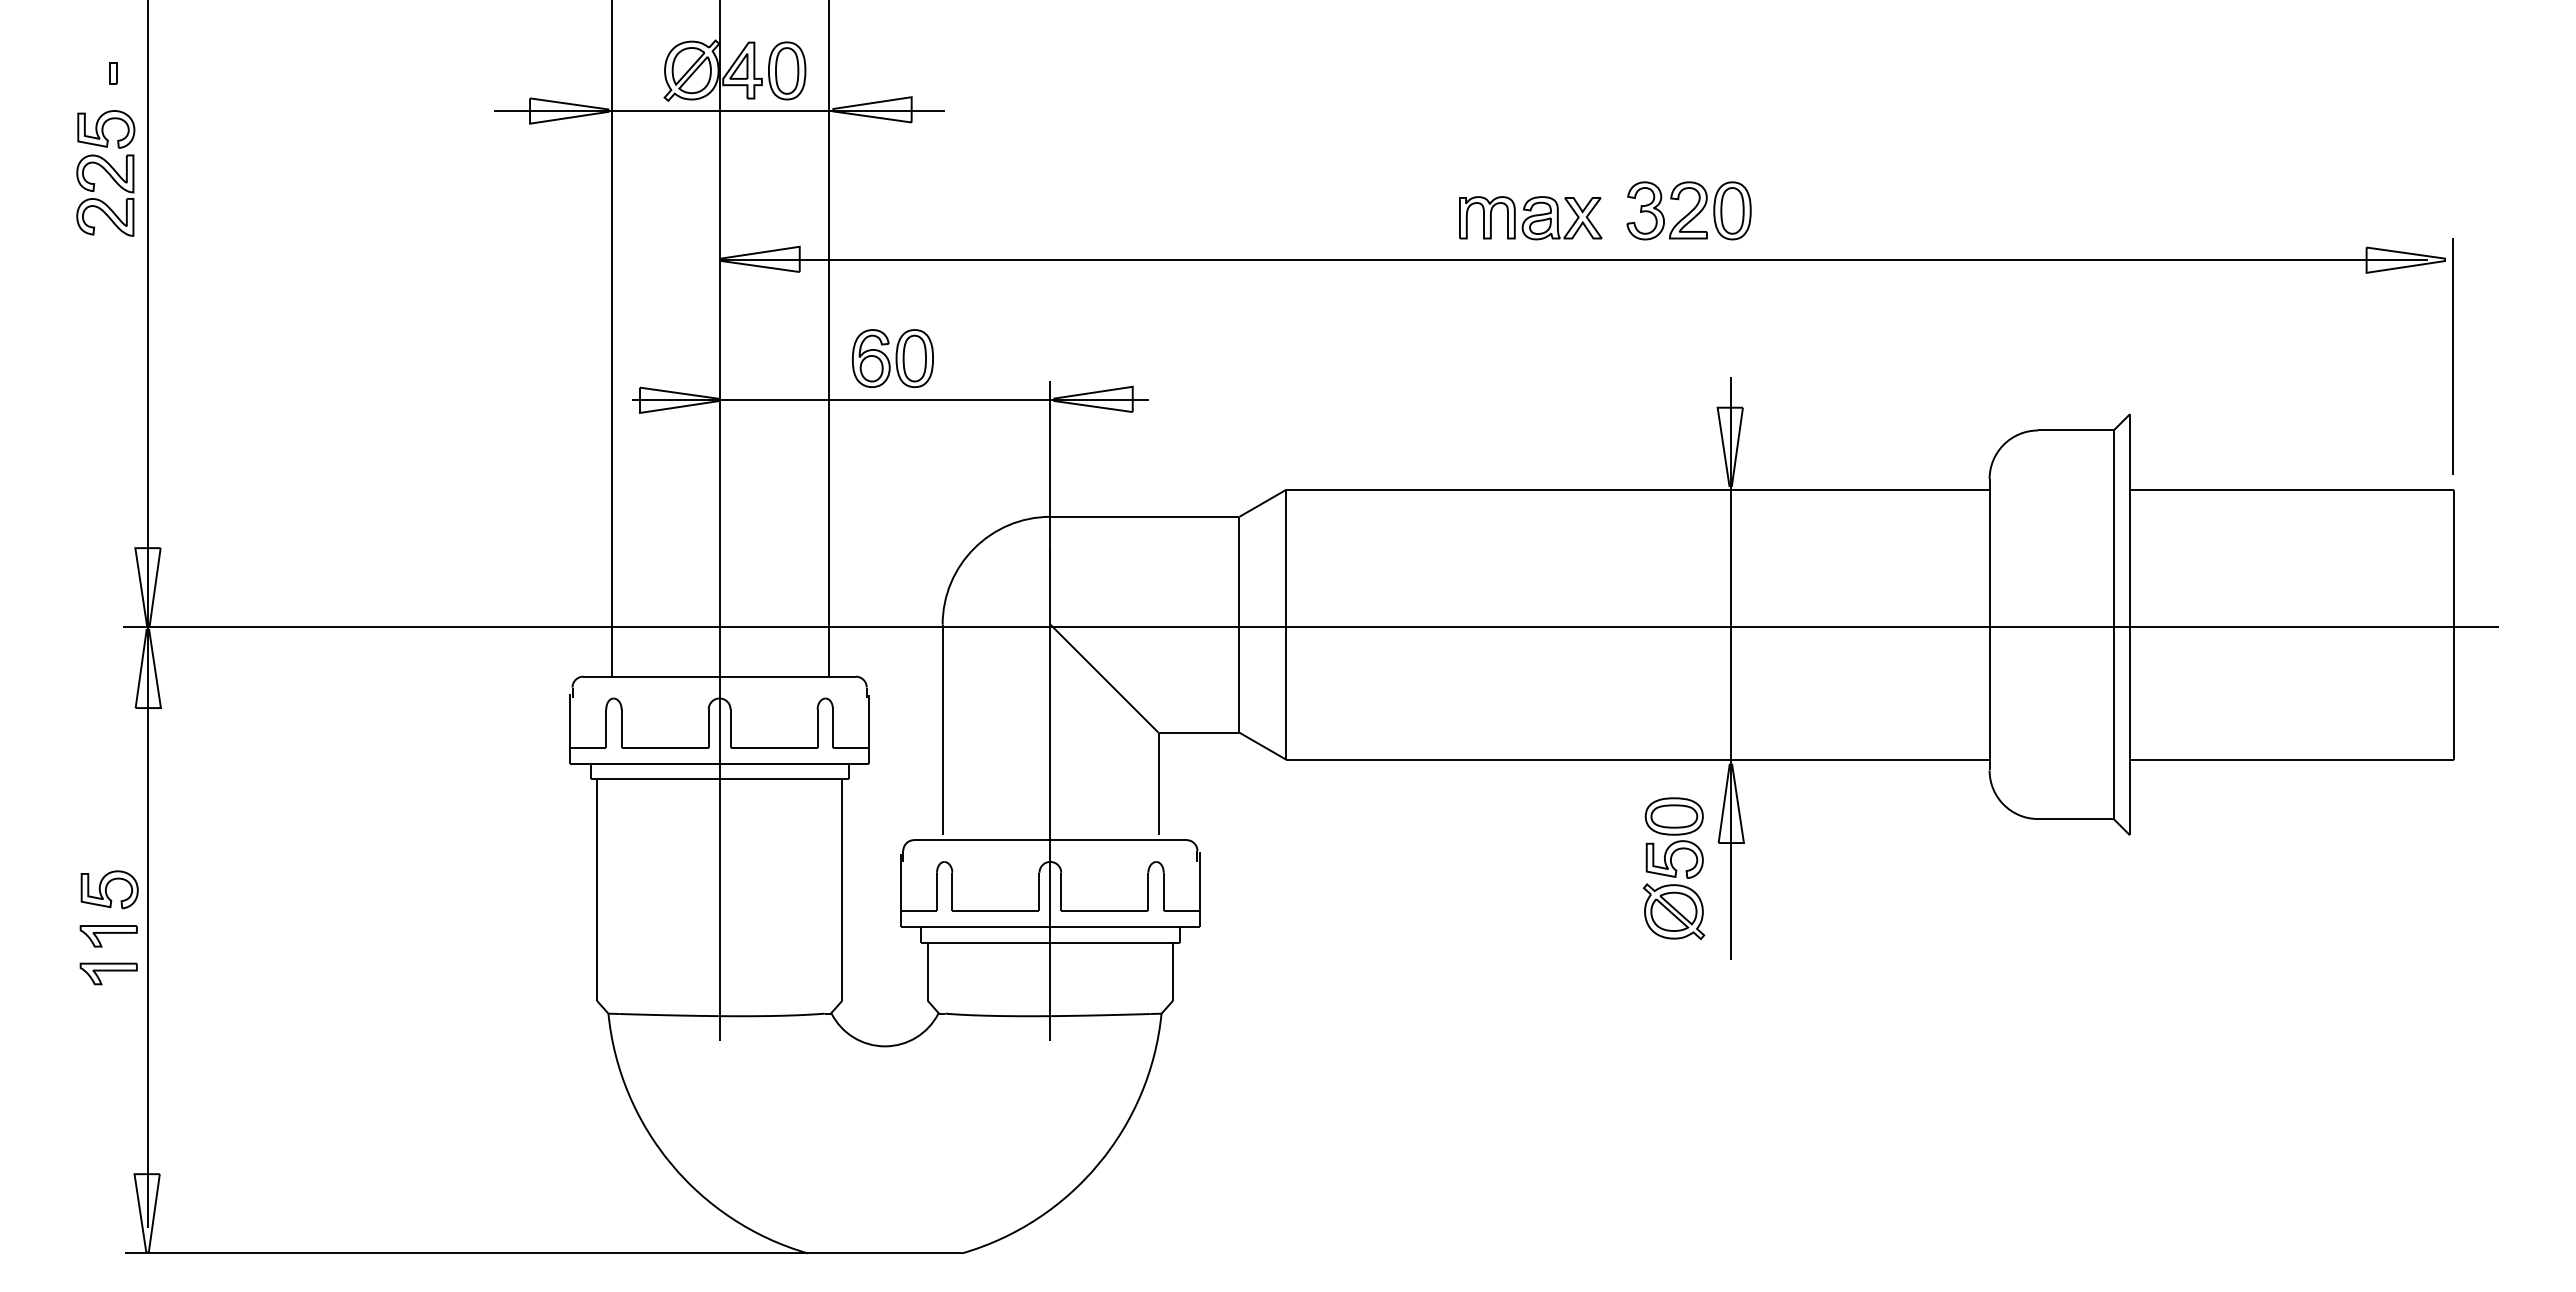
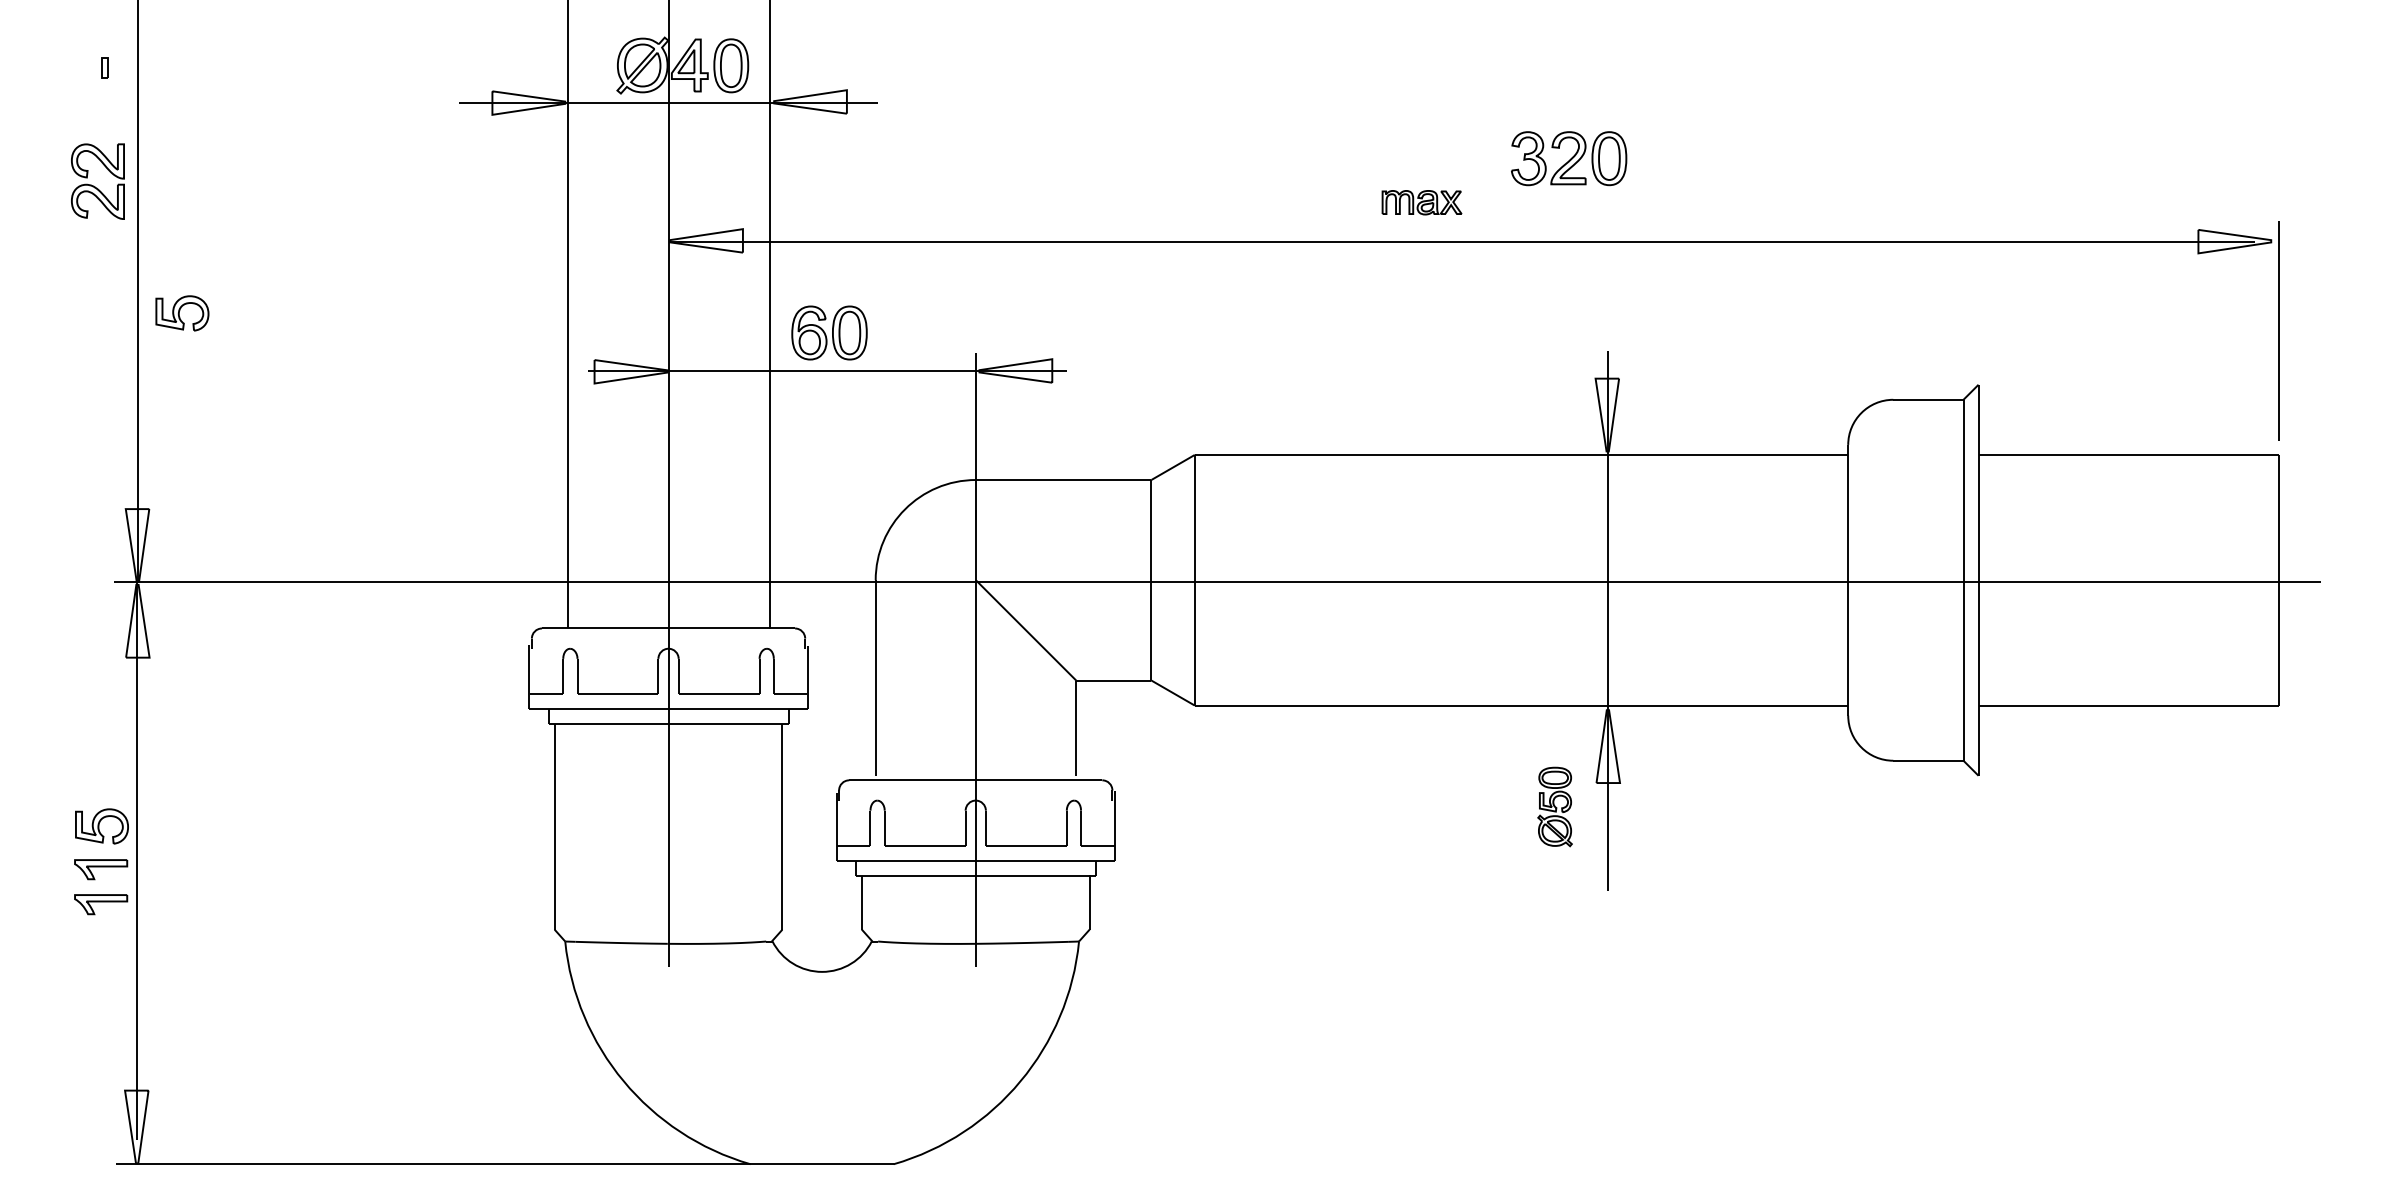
part: (106, 129) -> (182, 313), moved
part: (1688, 210) -> (1568, 158), moved
part: (1530, 218) -> (1421, 202), size x0.6
part: (1673, 868) -> (1554, 806), size x0.6

